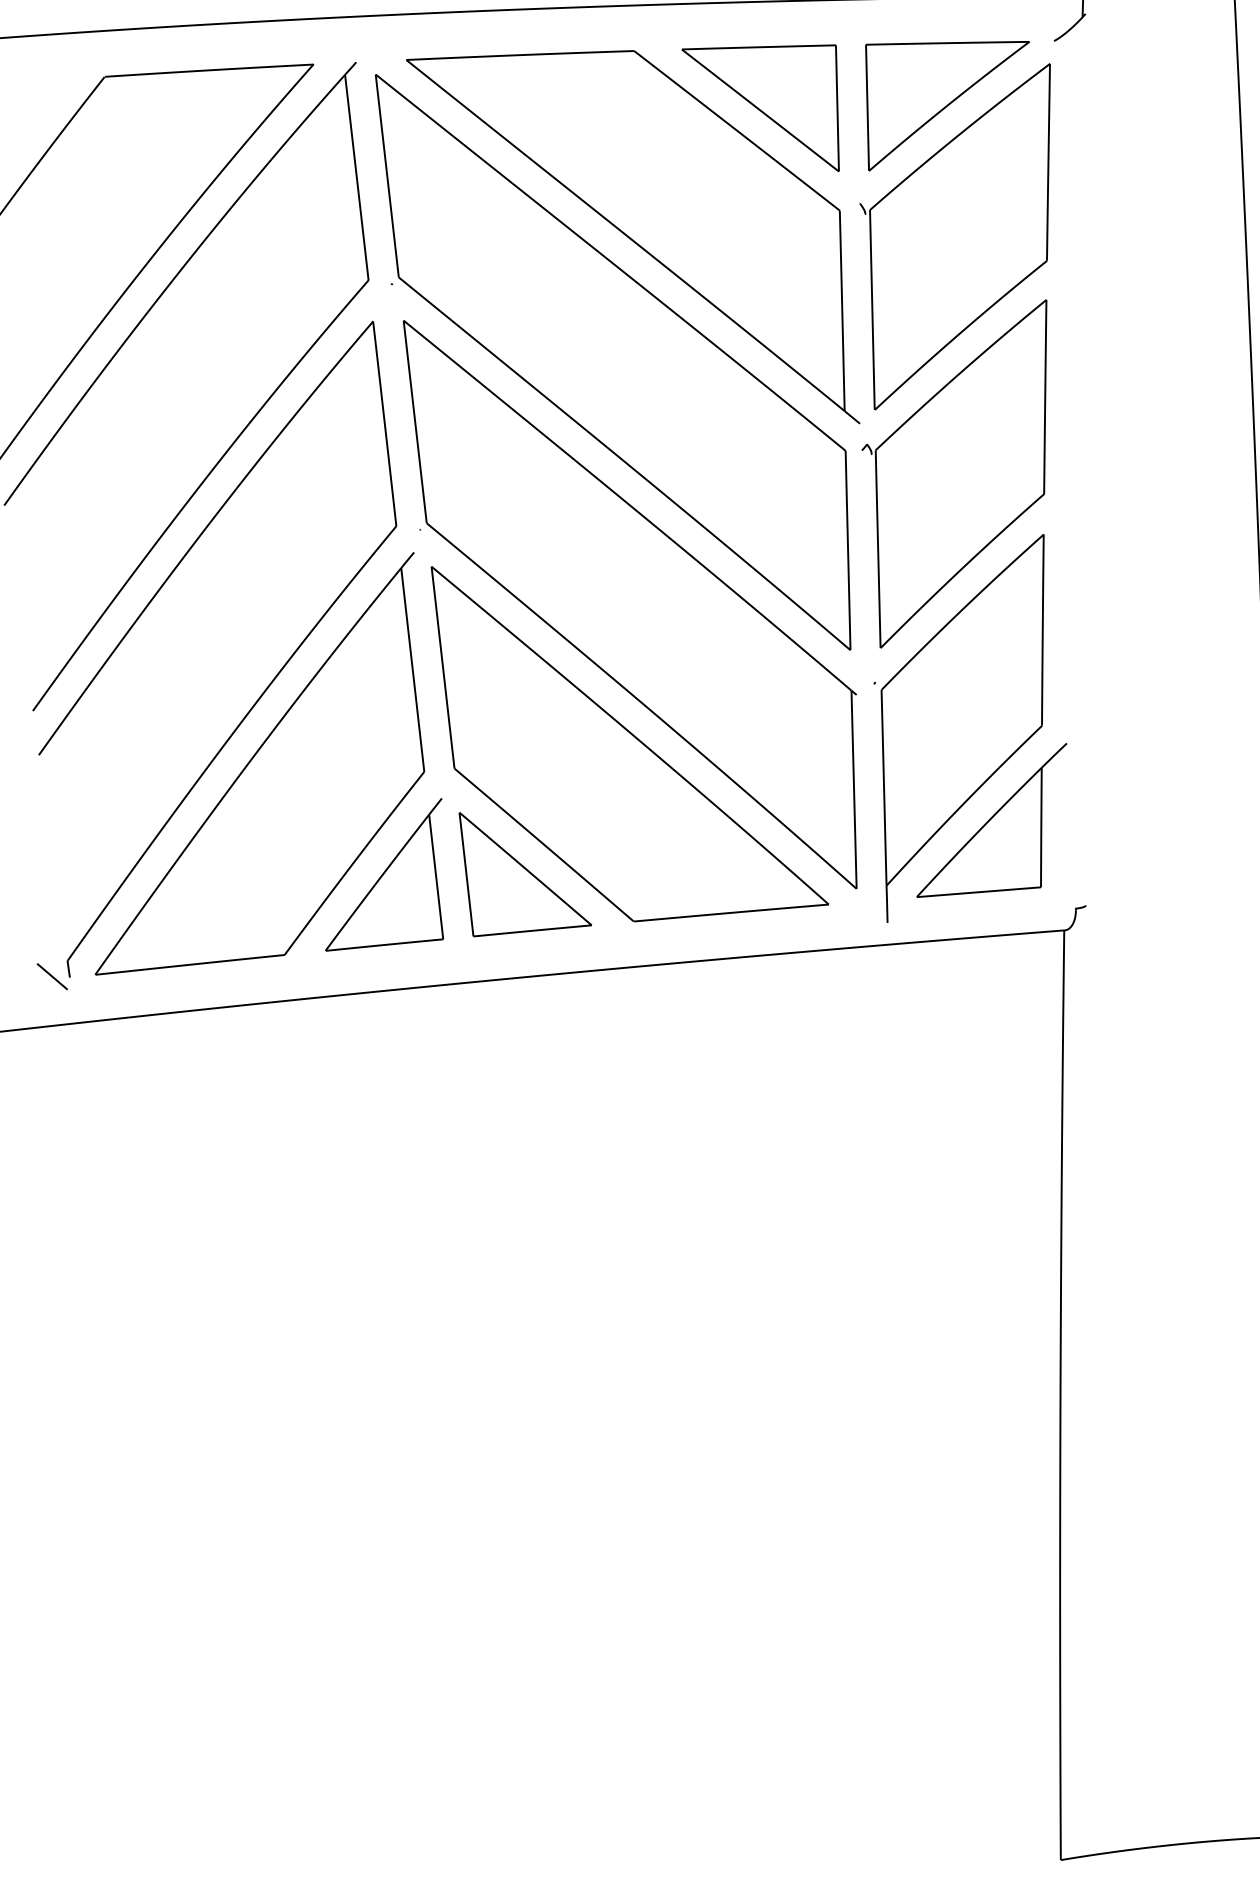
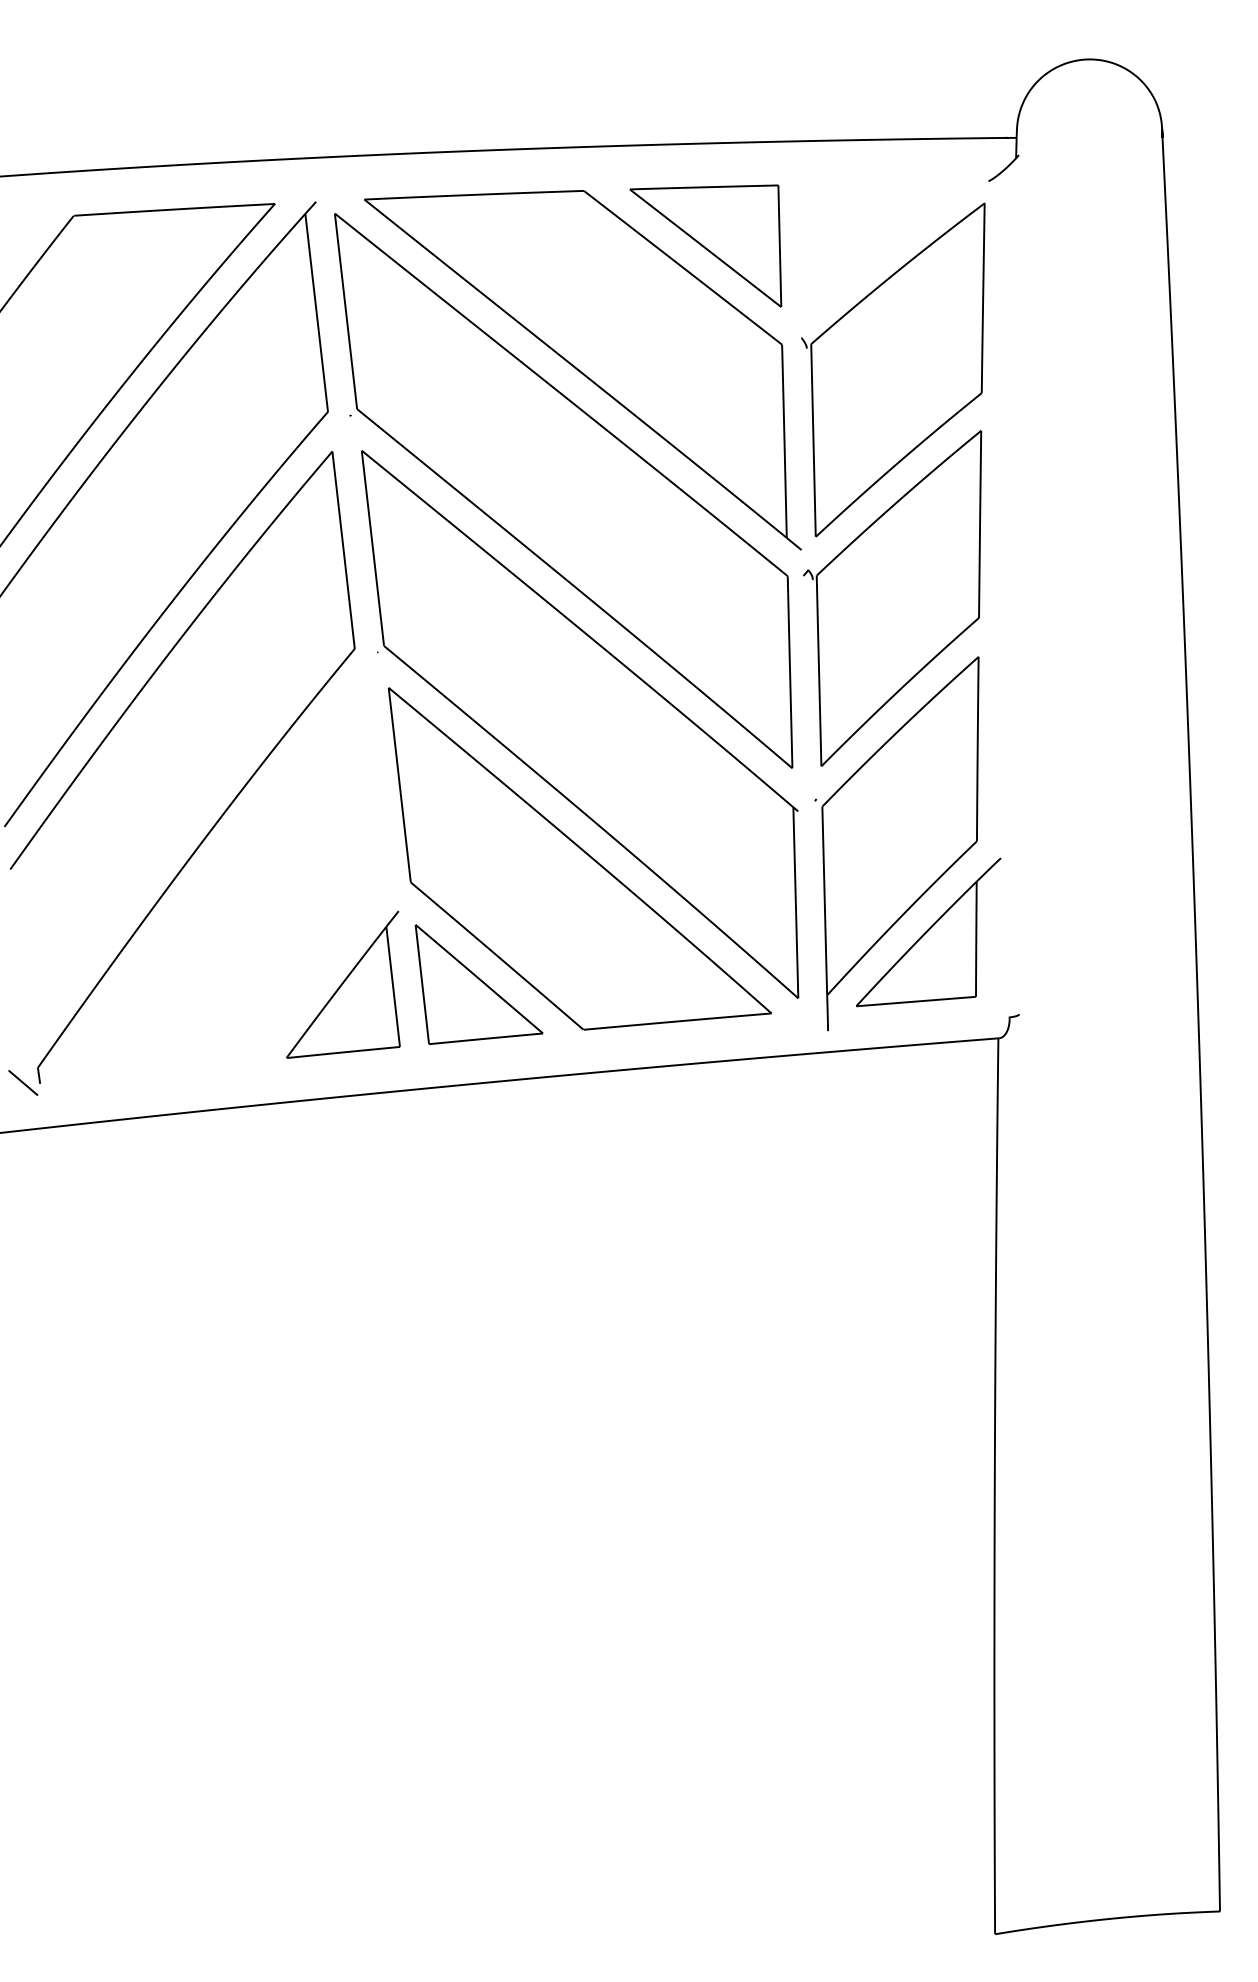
part: (947, 105) -> (885, 243), removed
part: (260, 763) -> (223, 877), removed

